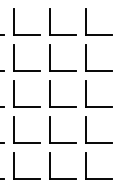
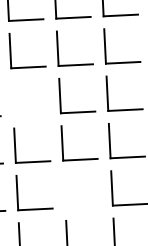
part: (14, 57) -> (13, 97), removed
part: (50, 129) -> (65, 190), removed

